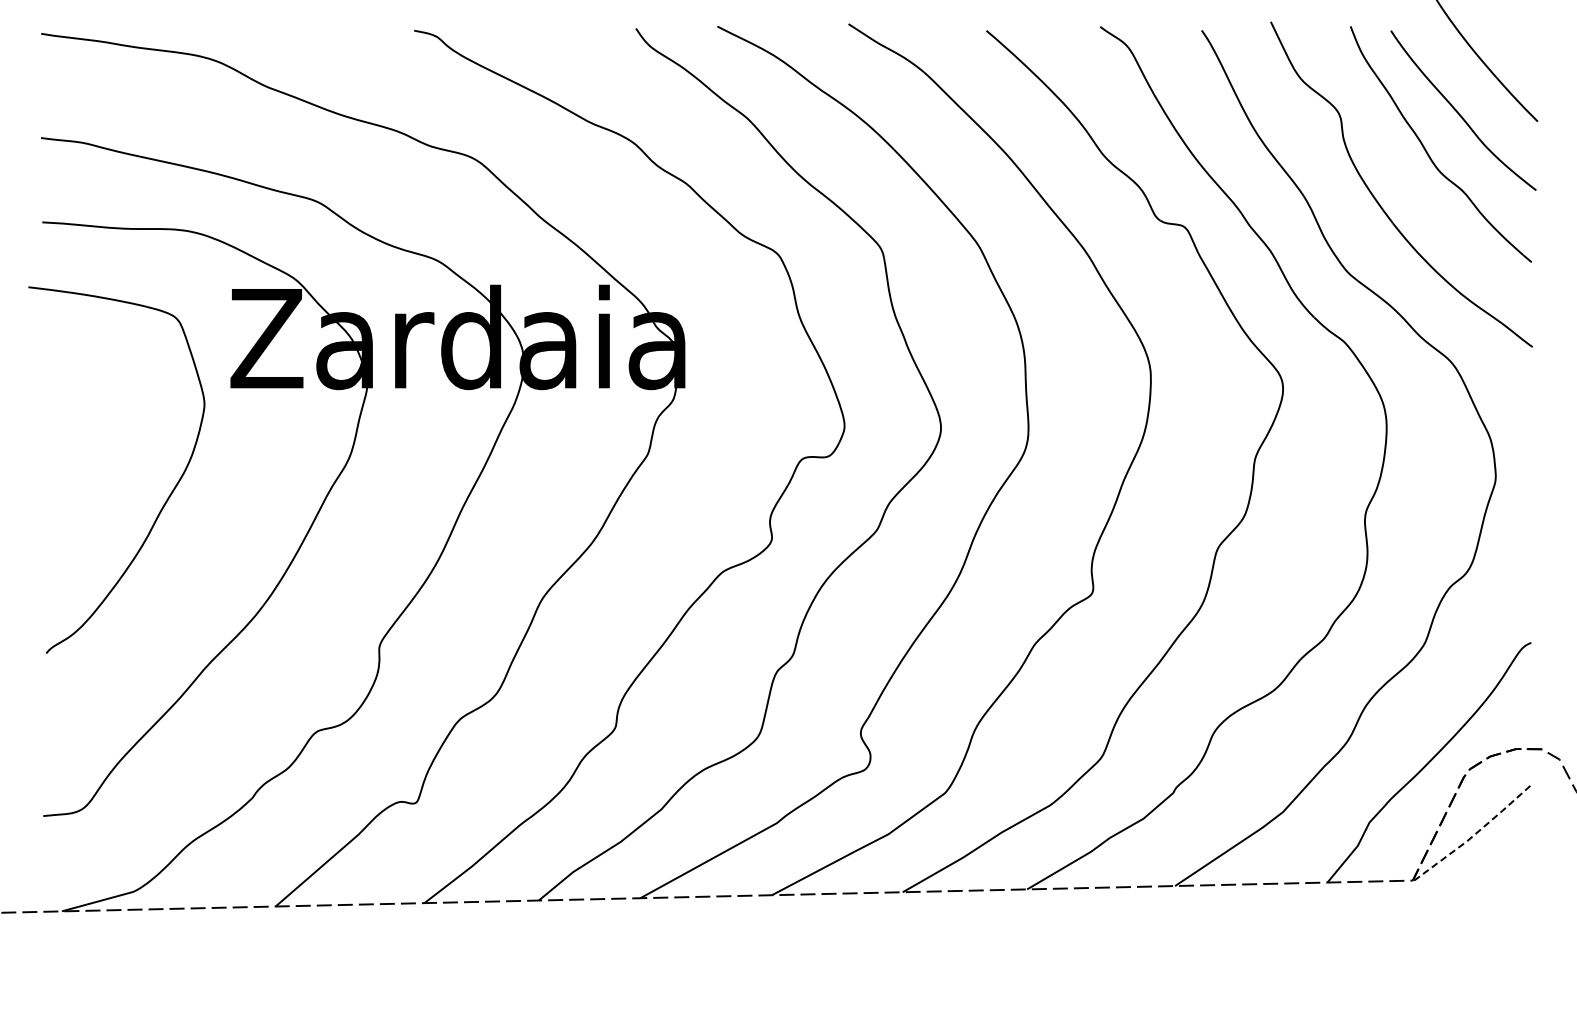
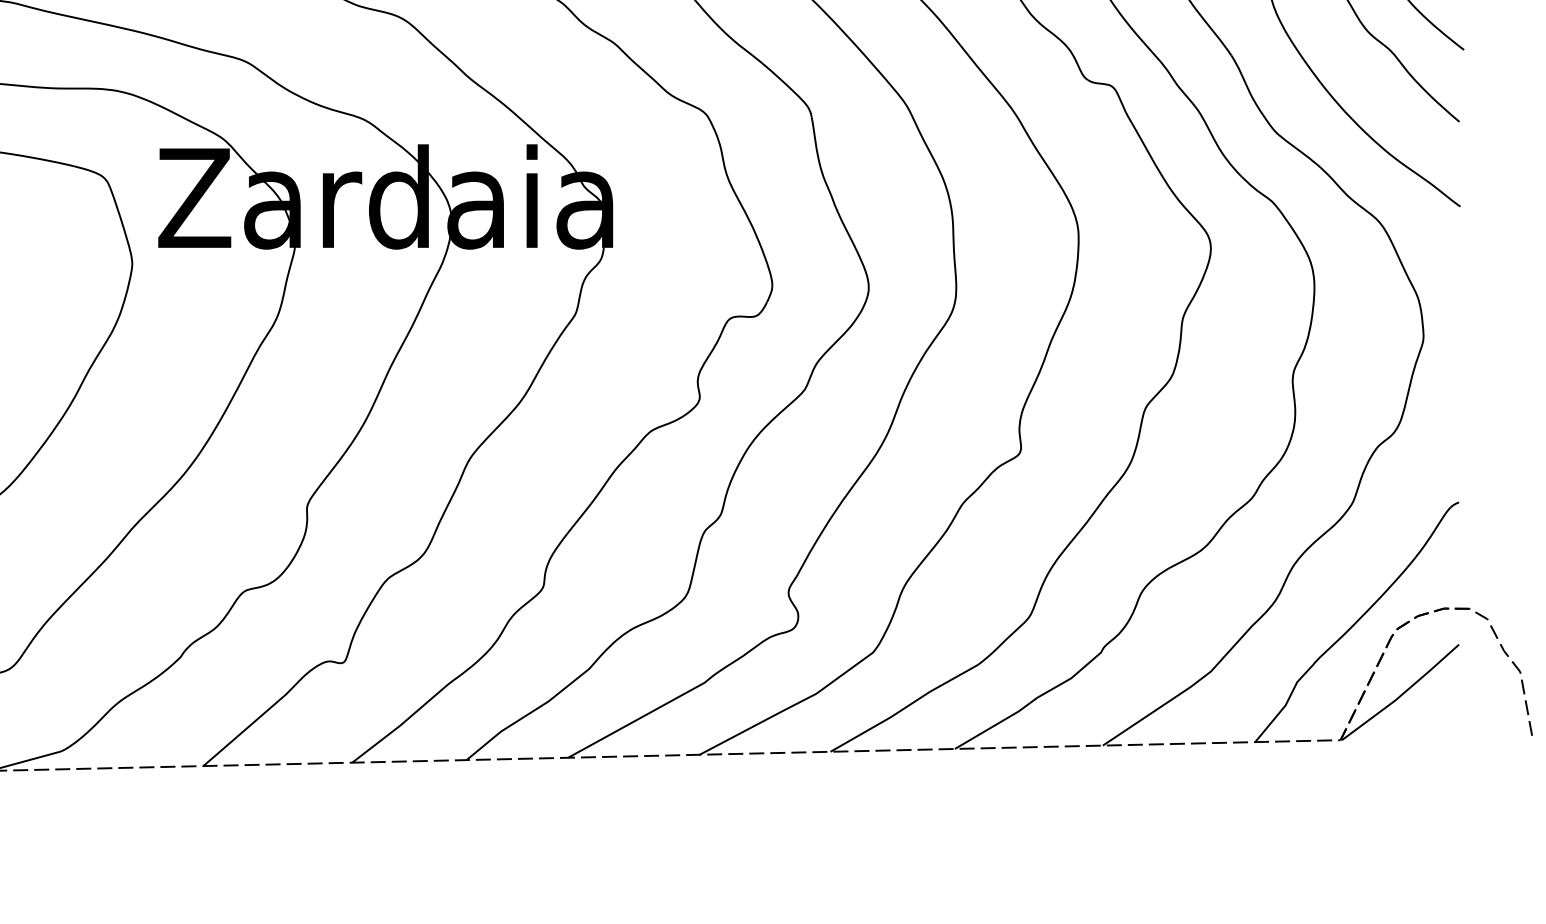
line: (1474, 834) -> (1402, 694), dashed -> solid

